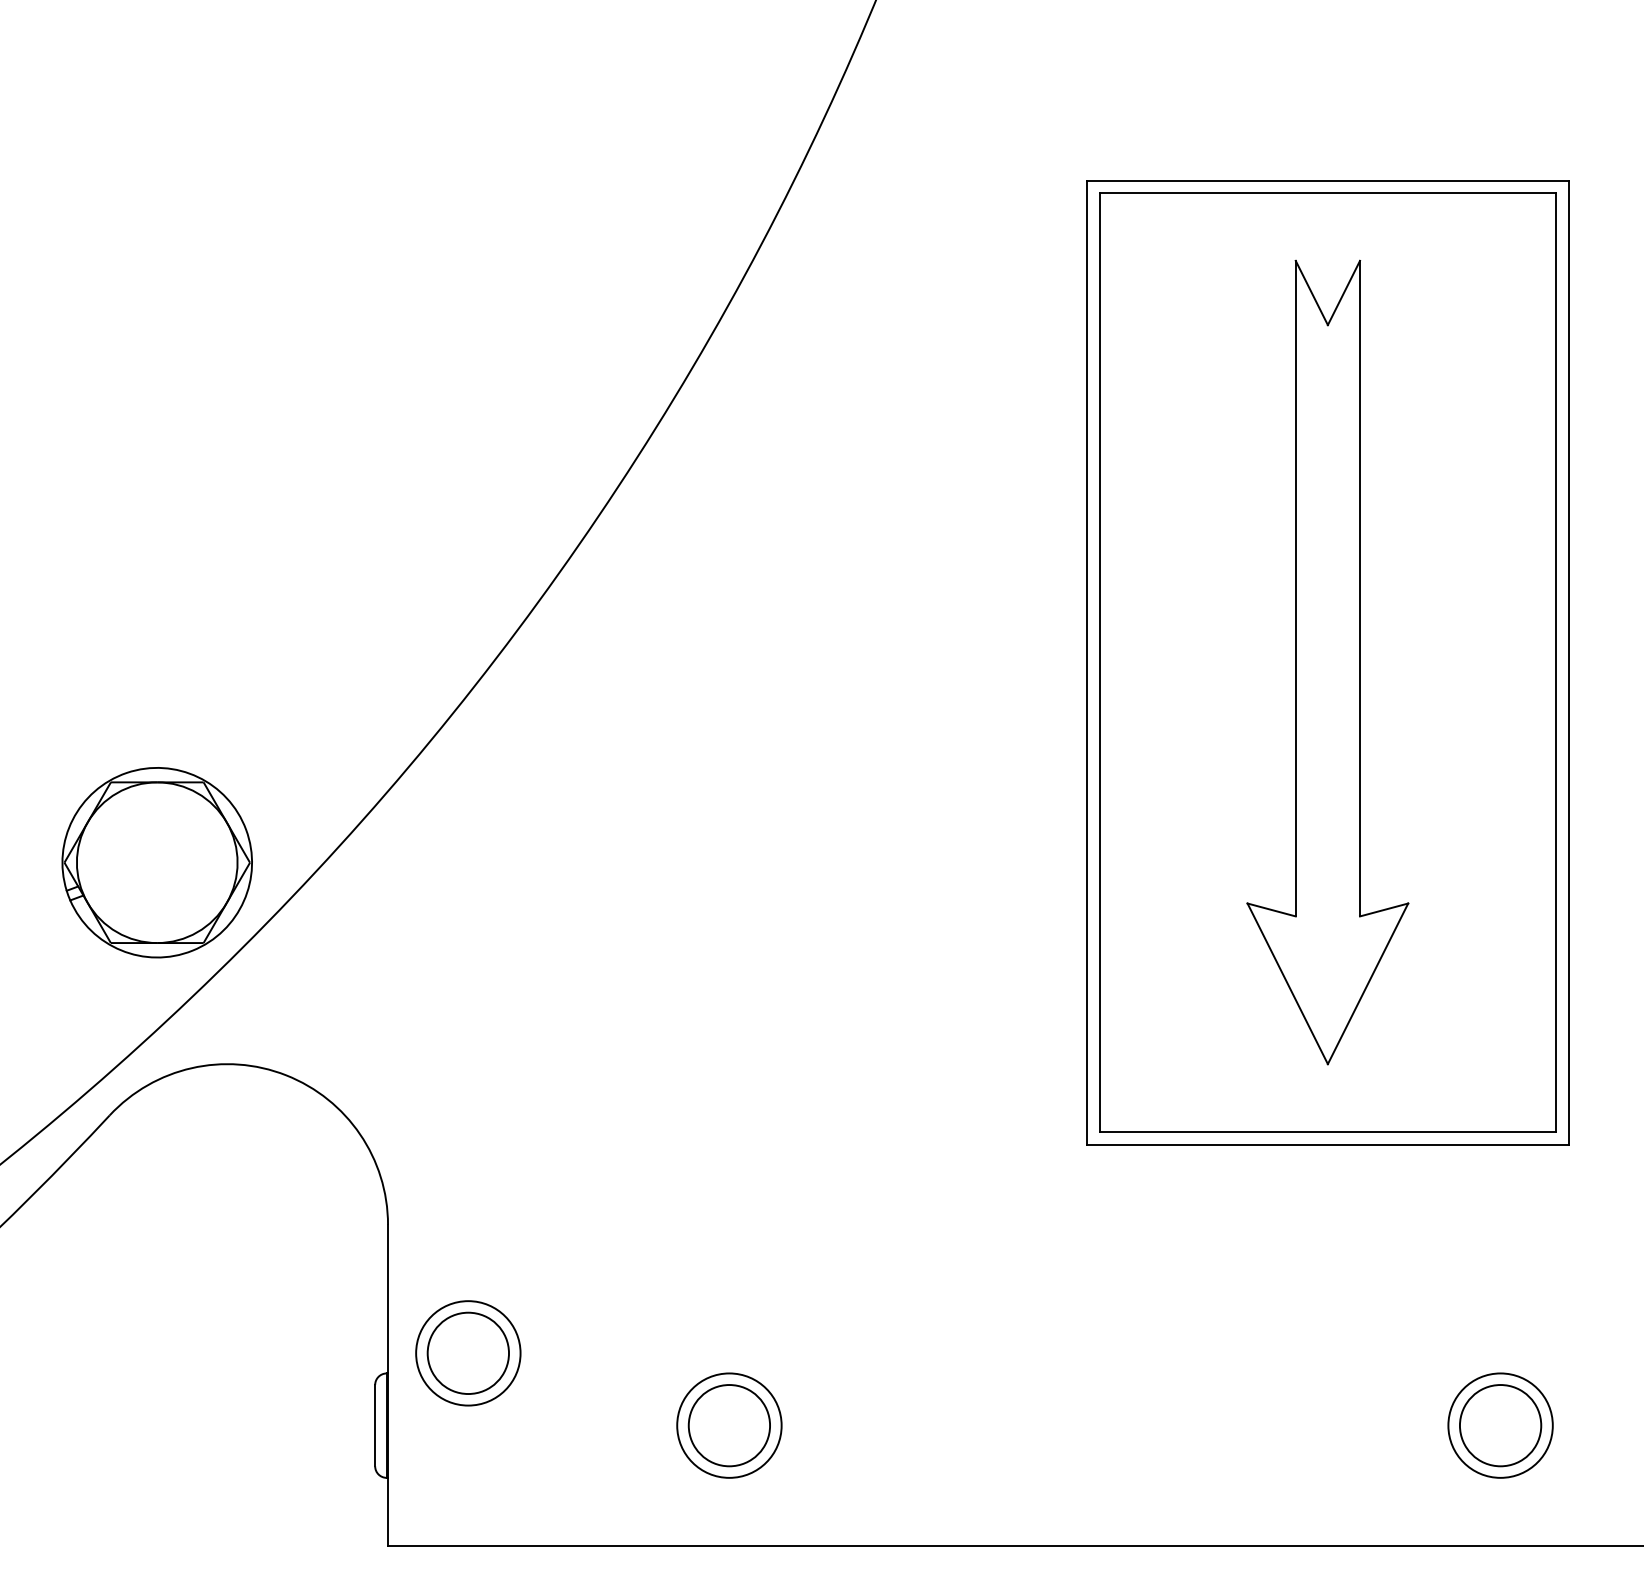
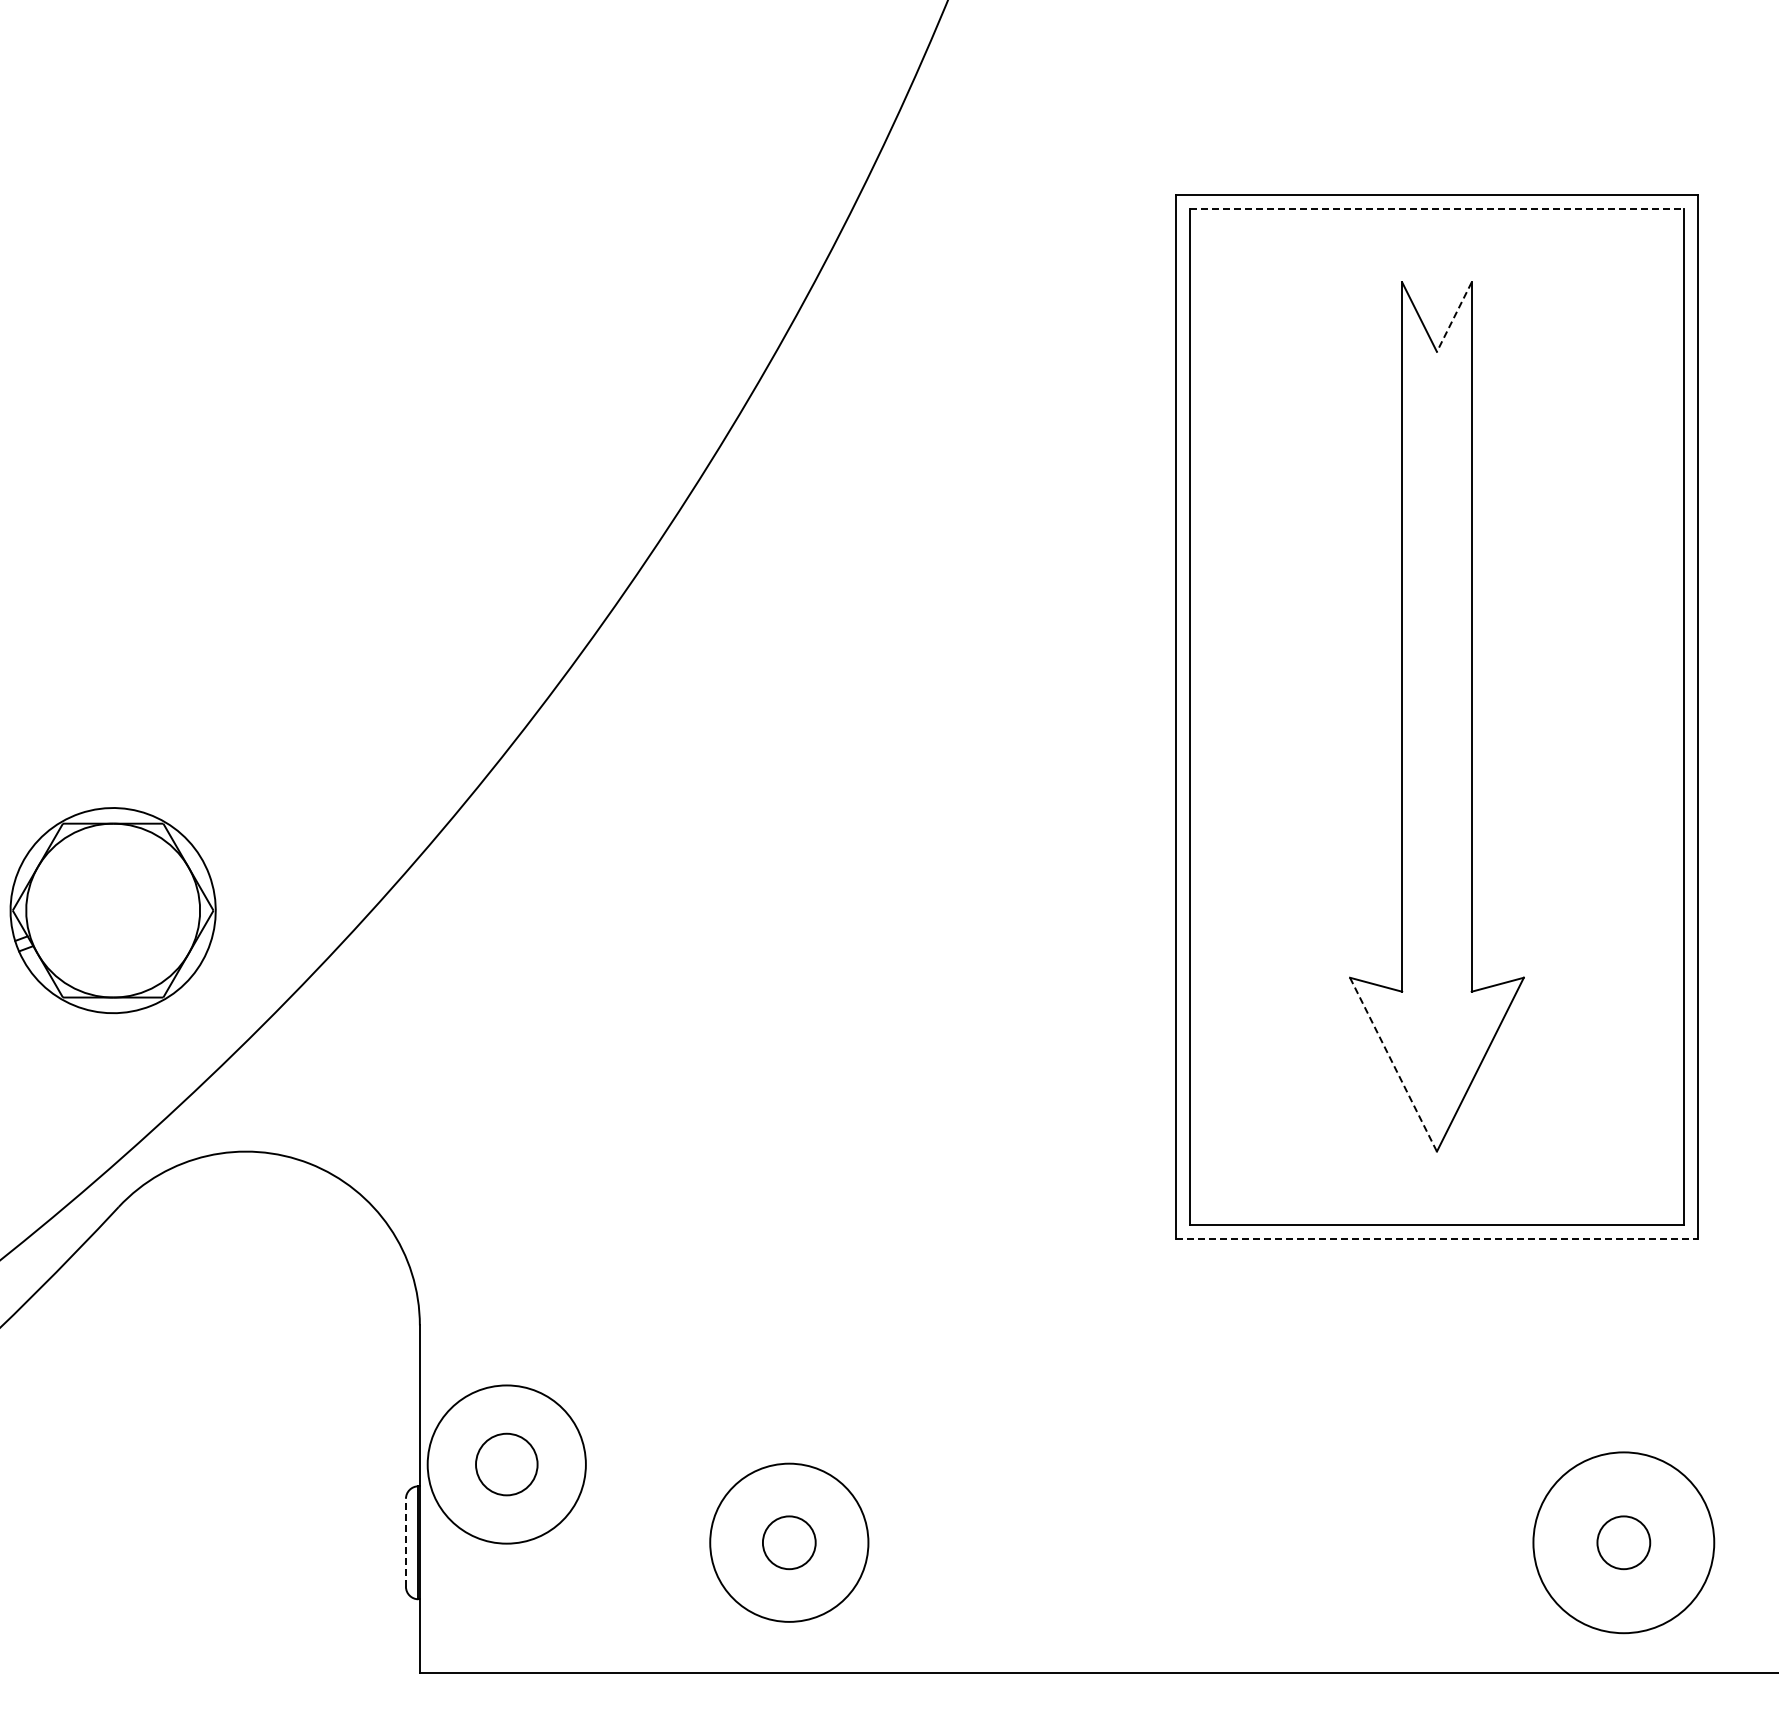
line: (1327, 193) -> (1436, 209), solid -> dashed
line: (1344, 293) -> (1454, 317), solid -> dashed
part: (156, 862) -> (112, 910), moved
line: (1287, 984) -> (1393, 1065), solid -> dashed
line: (1327, 1144) -> (1436, 1238), solid -> dashed
circle: (468, 1353) -> (506, 1464), size x0.7
circle: (468, 1353) -> (506, 1464), size x1.4
line: (374, 1425) -> (405, 1542), solid -> dashed
circle: (728, 1425) -> (788, 1542), size x1.4
circle: (729, 1425) -> (789, 1542), size x0.6
circle: (1500, 1425) -> (1623, 1542), size x0.6
circle: (1500, 1425) -> (1623, 1542), size x1.6

